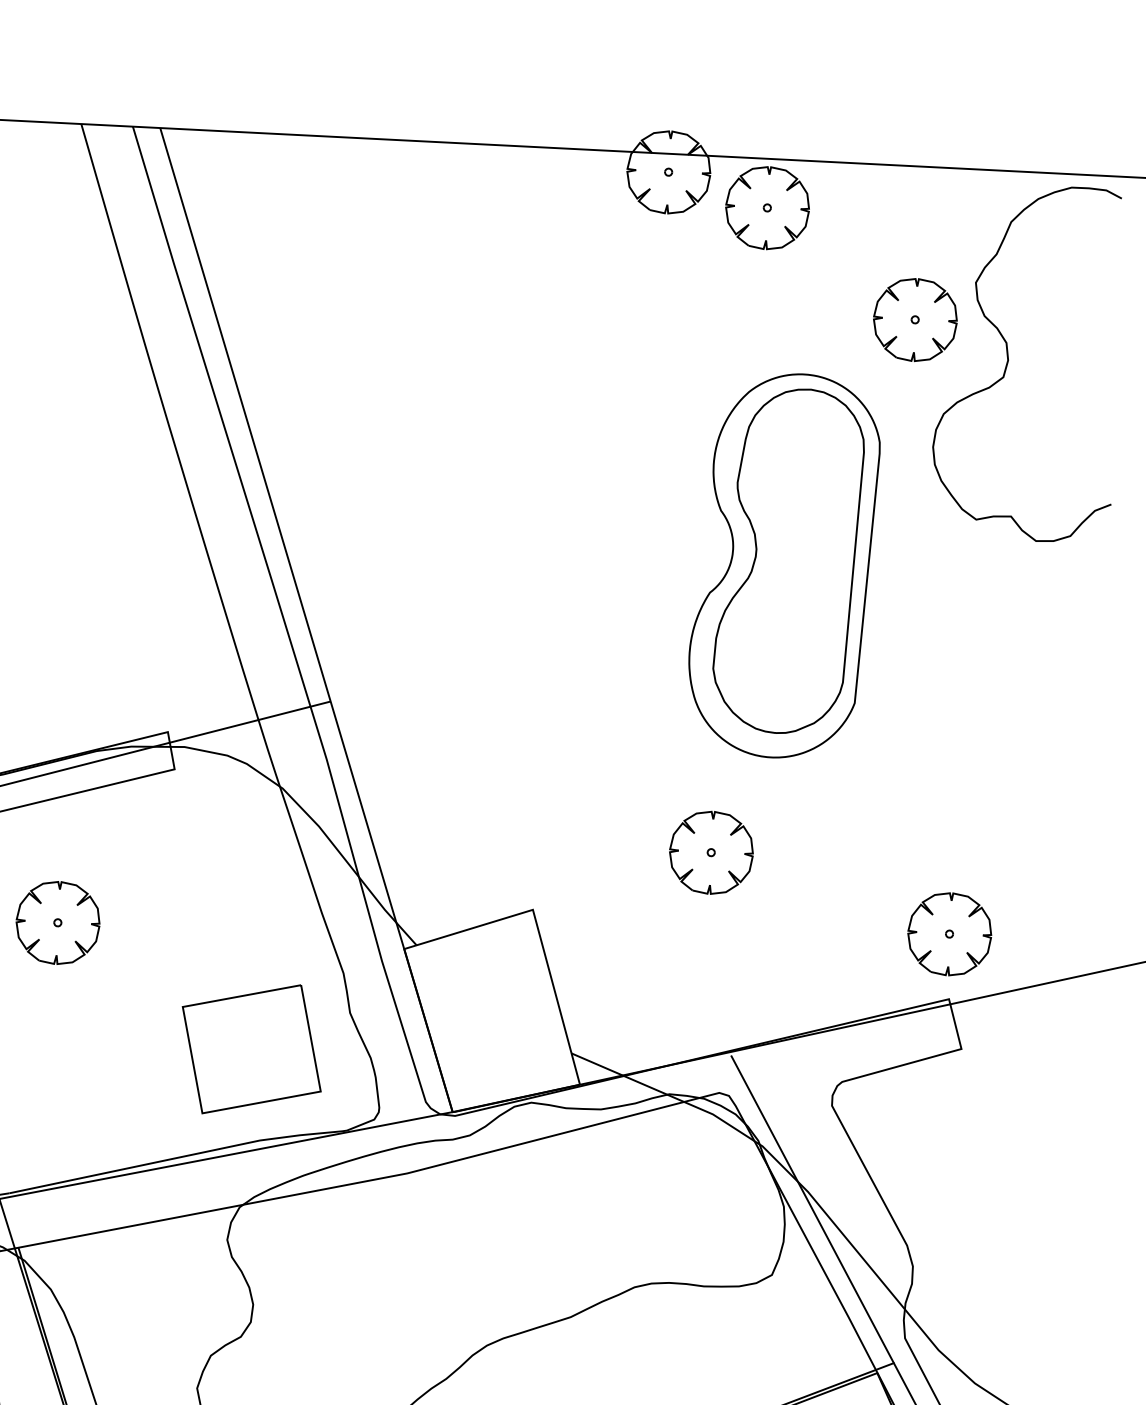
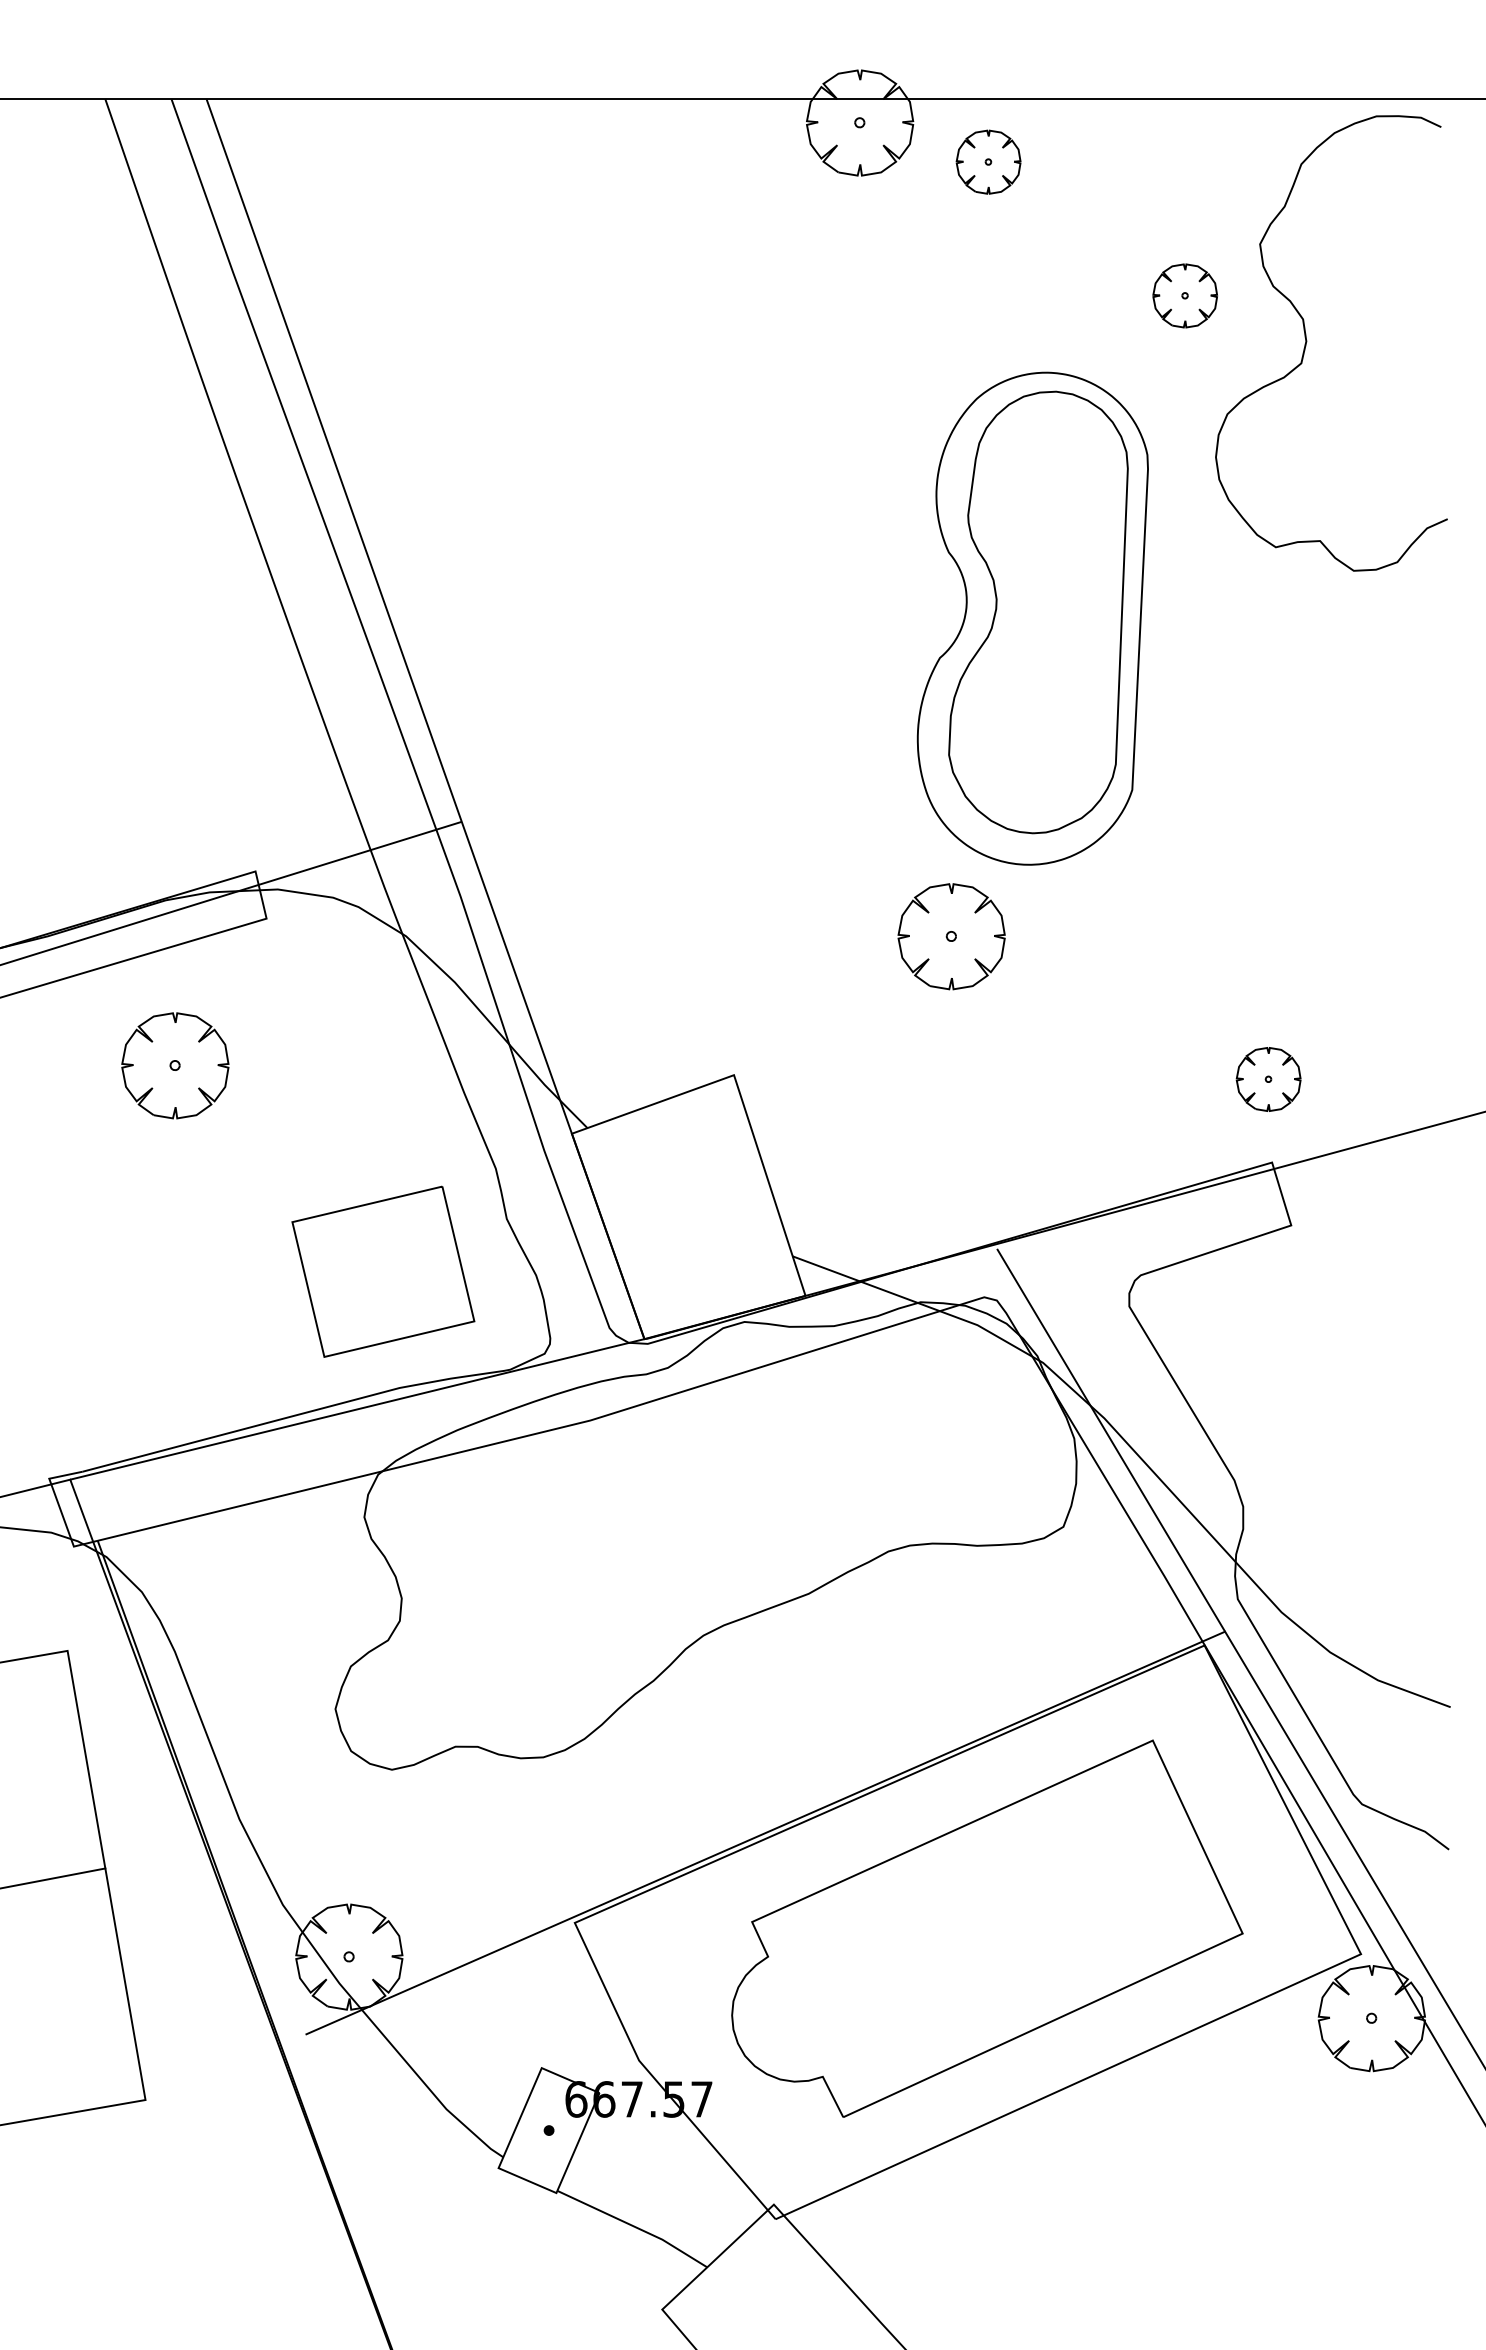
part: (767, 207) -> (988, 161), size x0.6
part: (915, 319) -> (1185, 295), size x0.6
part: (711, 852) -> (951, 936), moved
part: (58, 922) -> (175, 1065), moved
part: (949, 934) -> (1268, 1079), size x0.6

